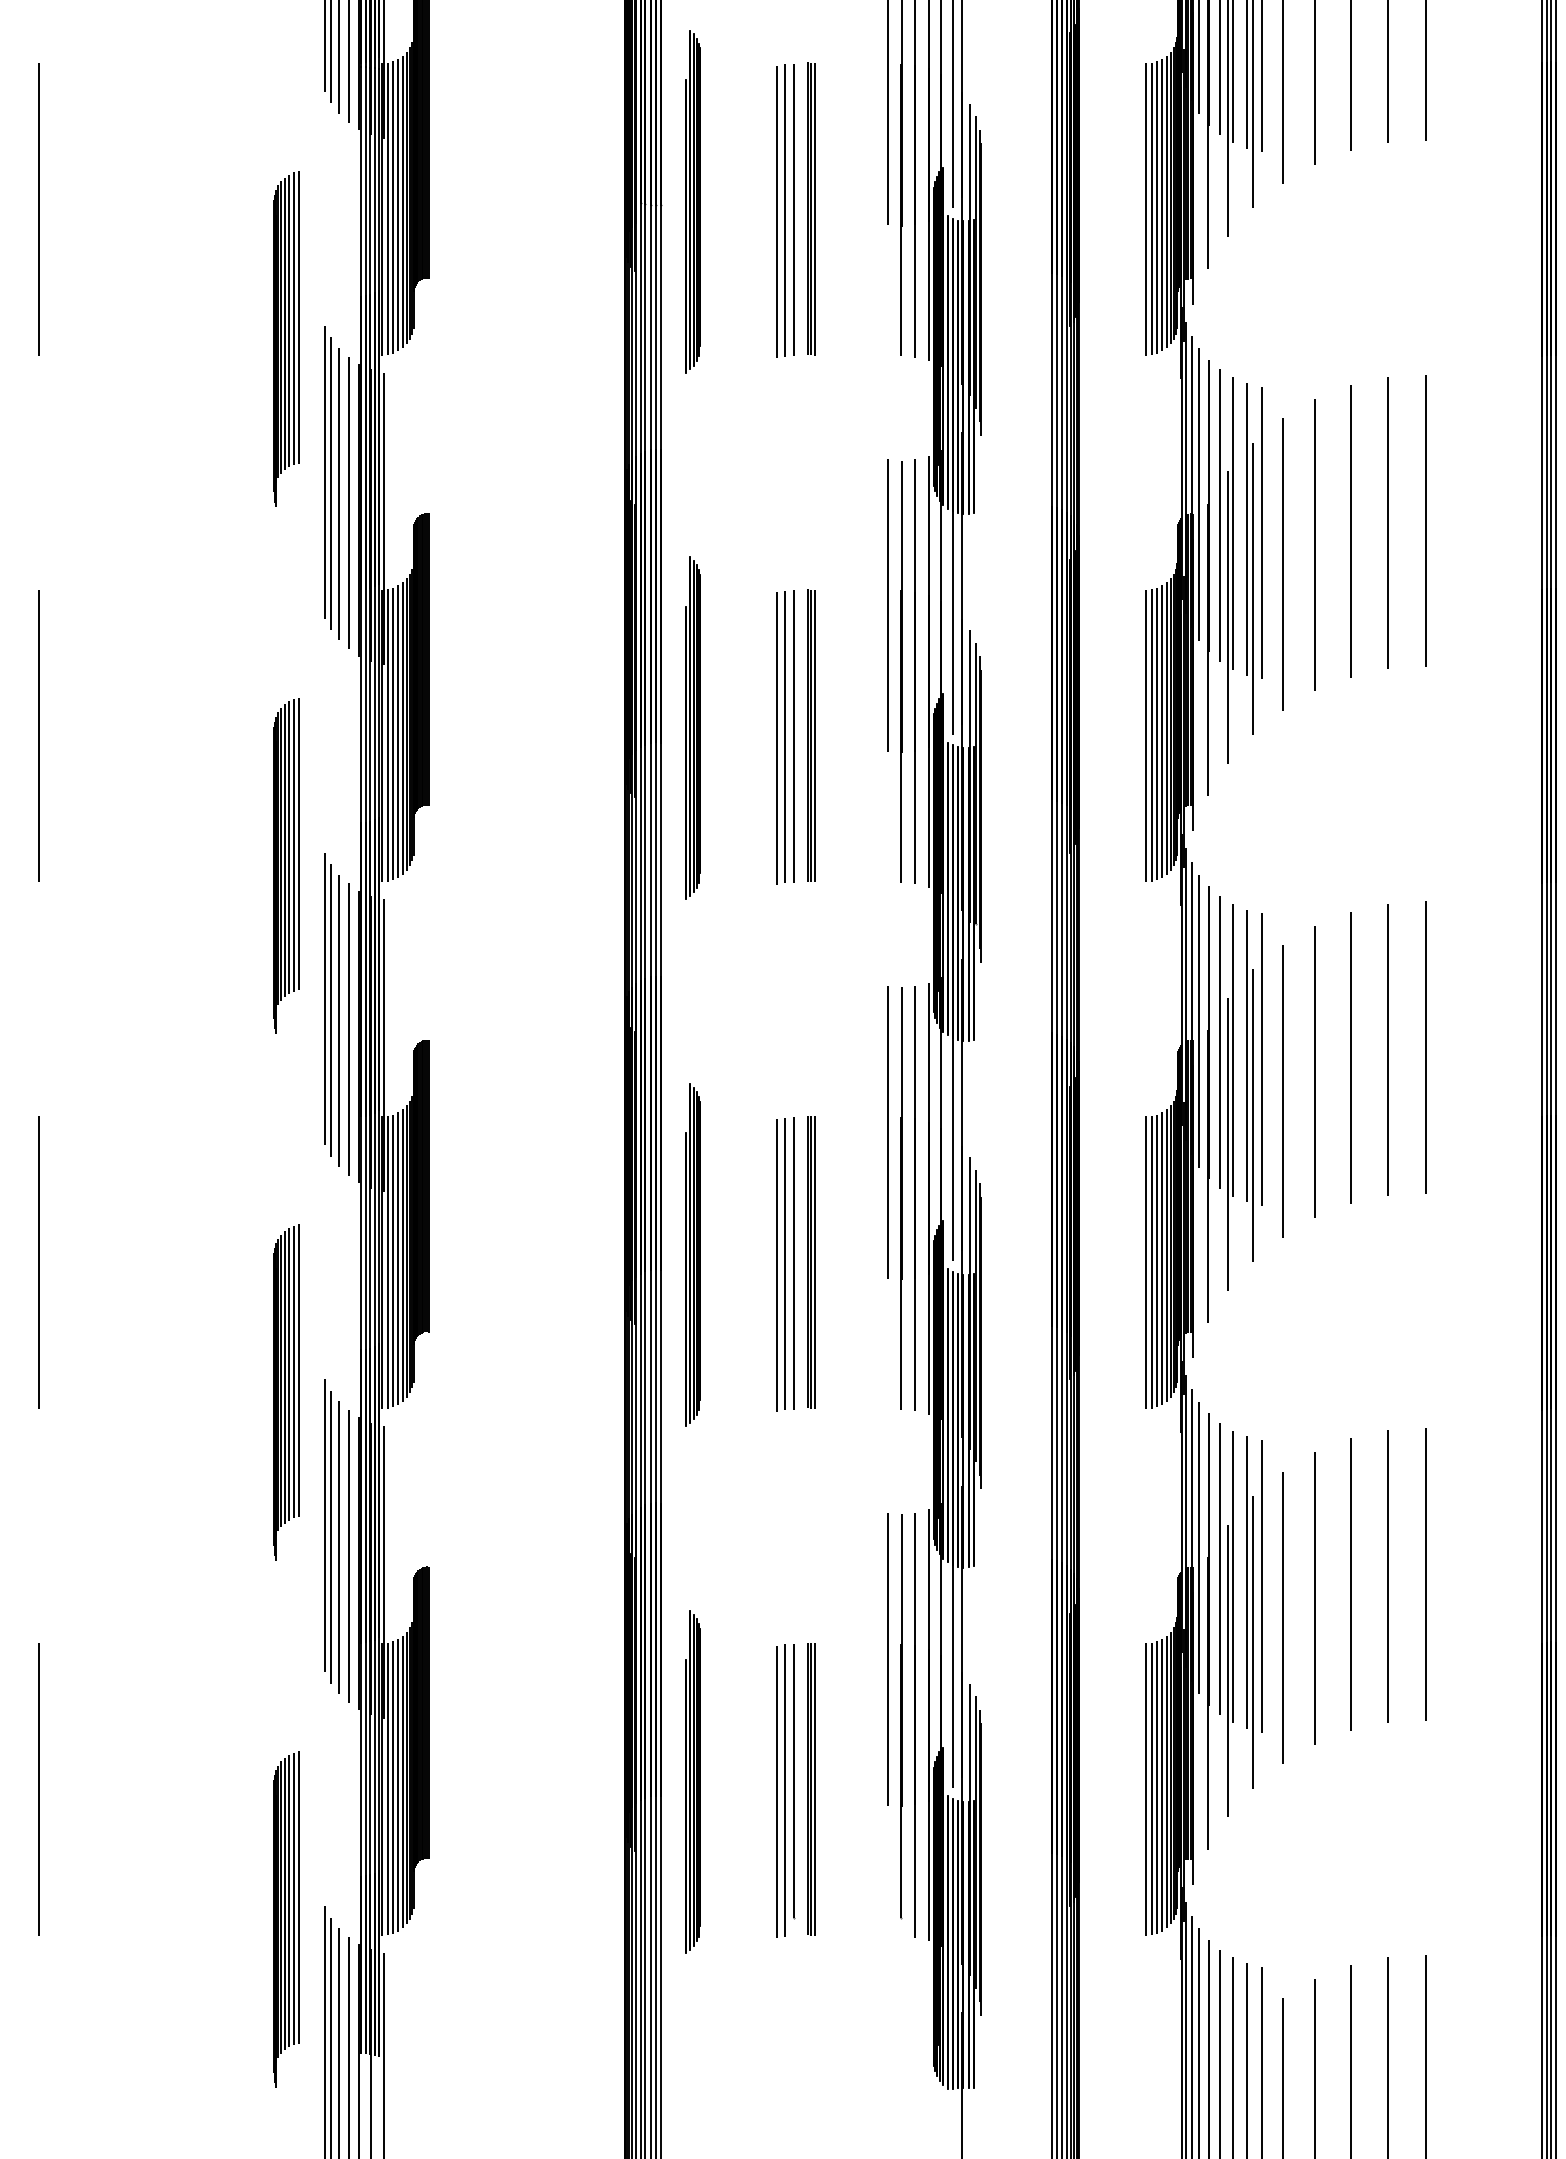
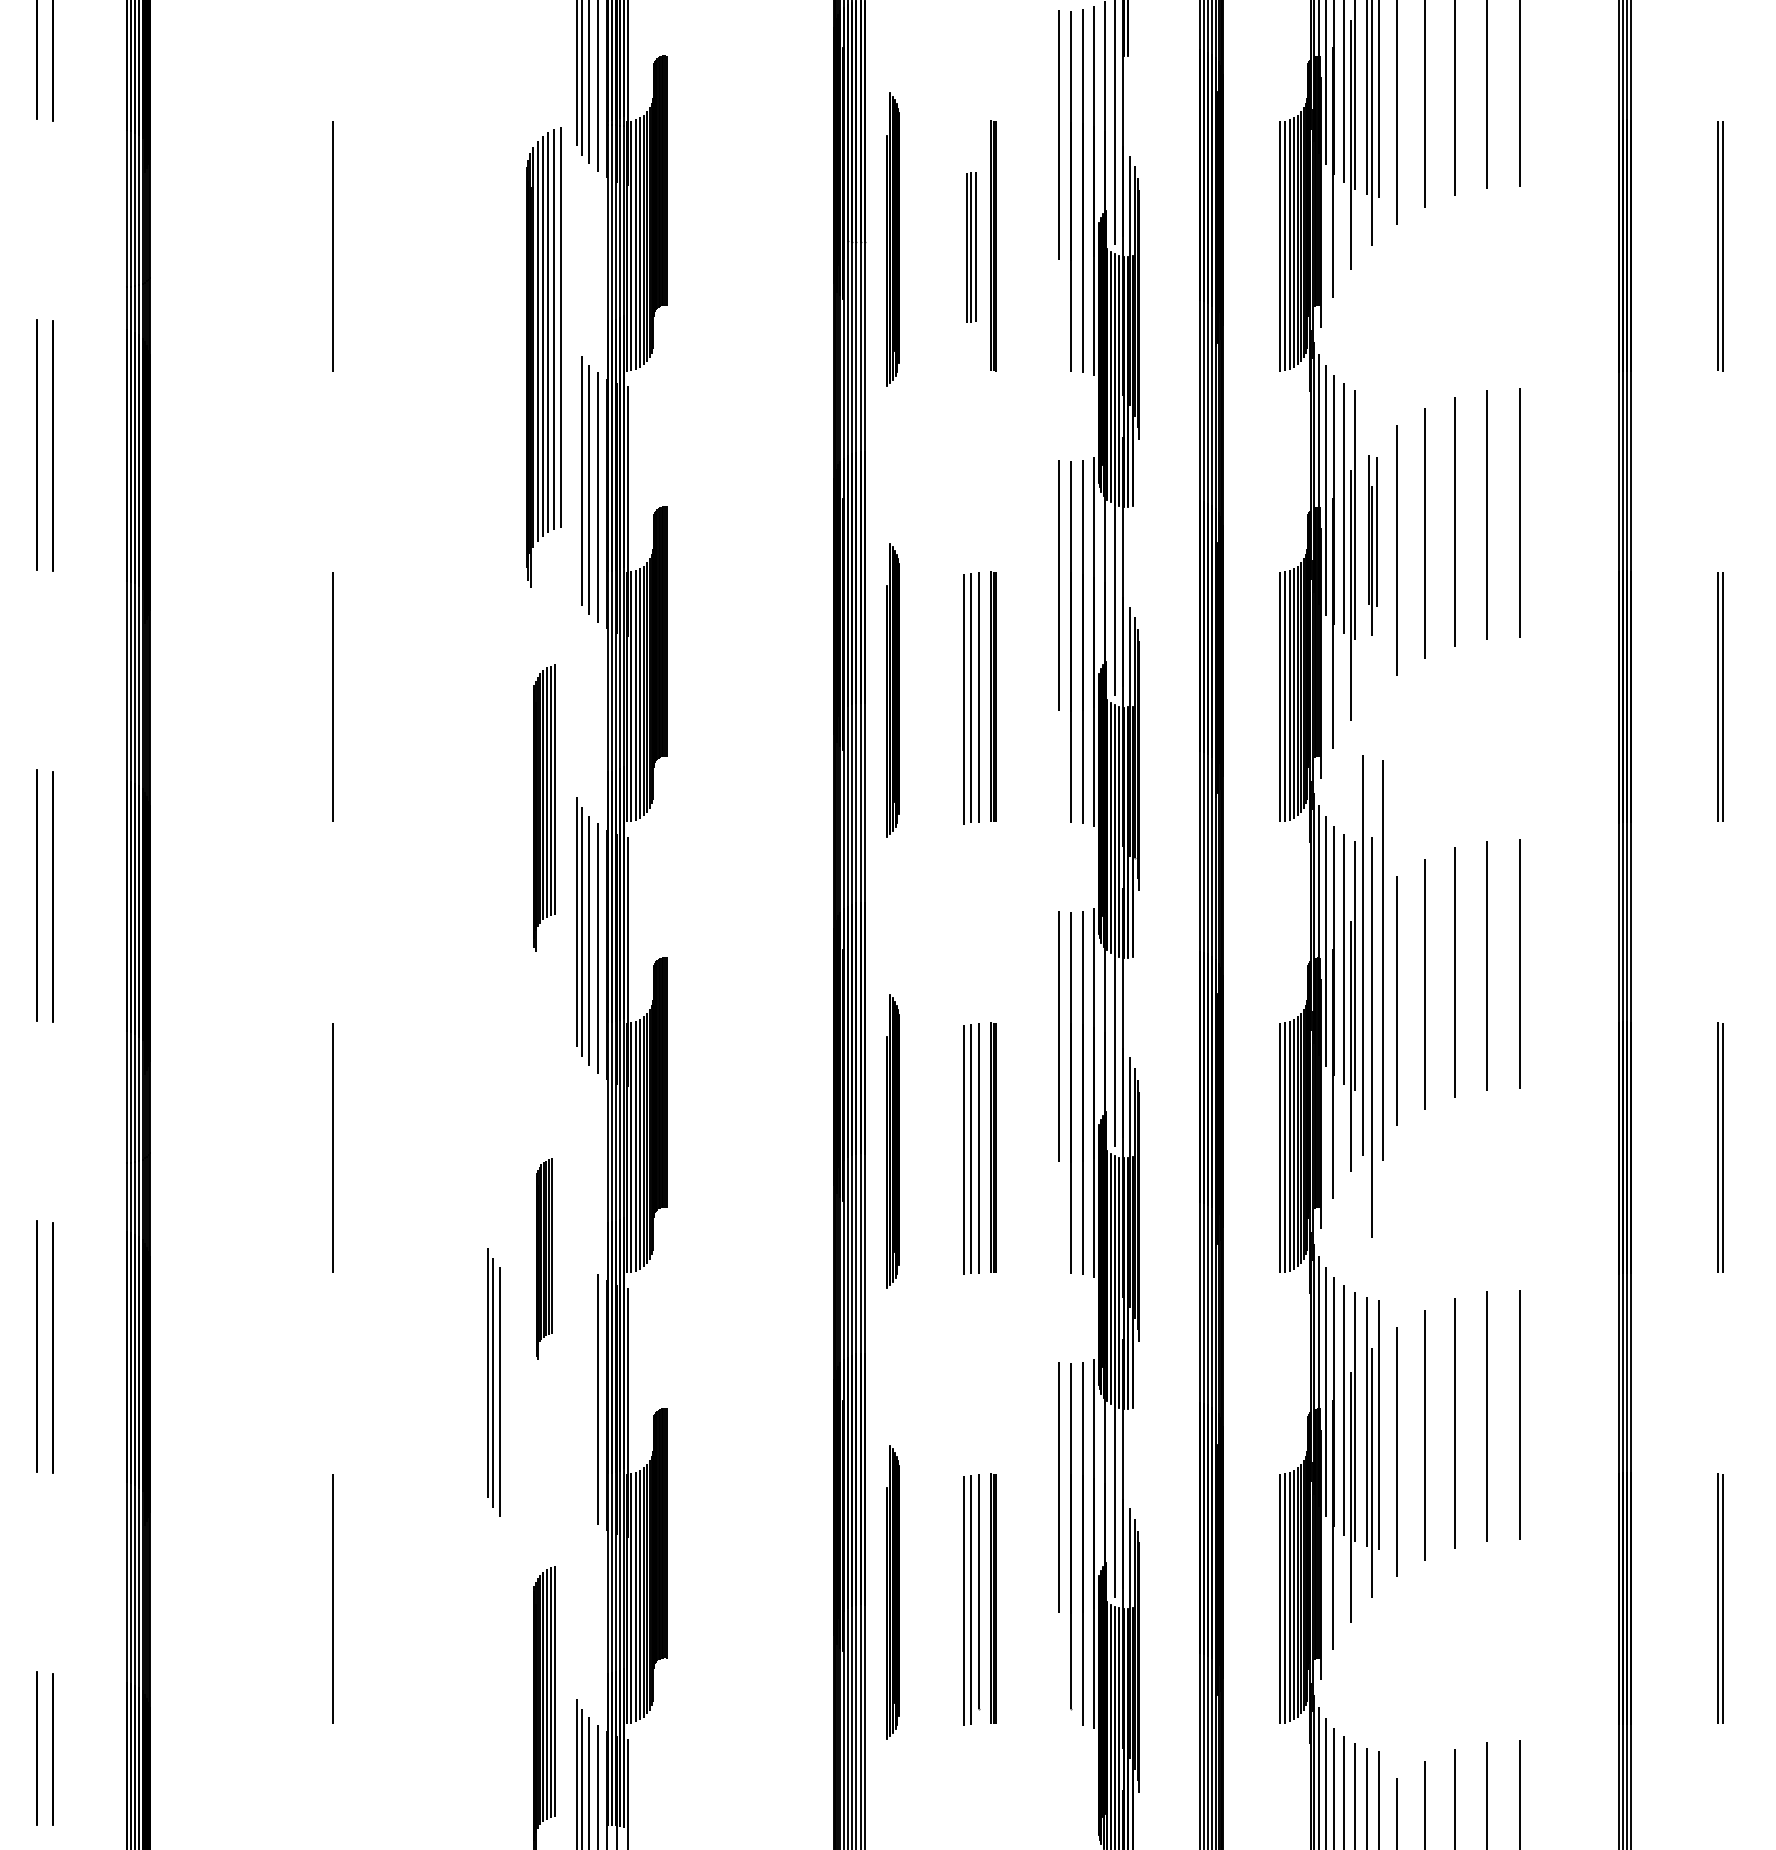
part: (785, 210) -> (971, 247), size x0.6
part: (286, 338) -> (544, 356), size x1.6
line: (325, 472) -> (577, 471), removed
part: (1253, 558) -> (1372, 545), size x0.6
part: (1253, 1085) -> (1372, 996), size x1.6
part: (286, 1391) -> (544, 1258), size x0.7
part: (330, 1536) -> (493, 1382), moved

